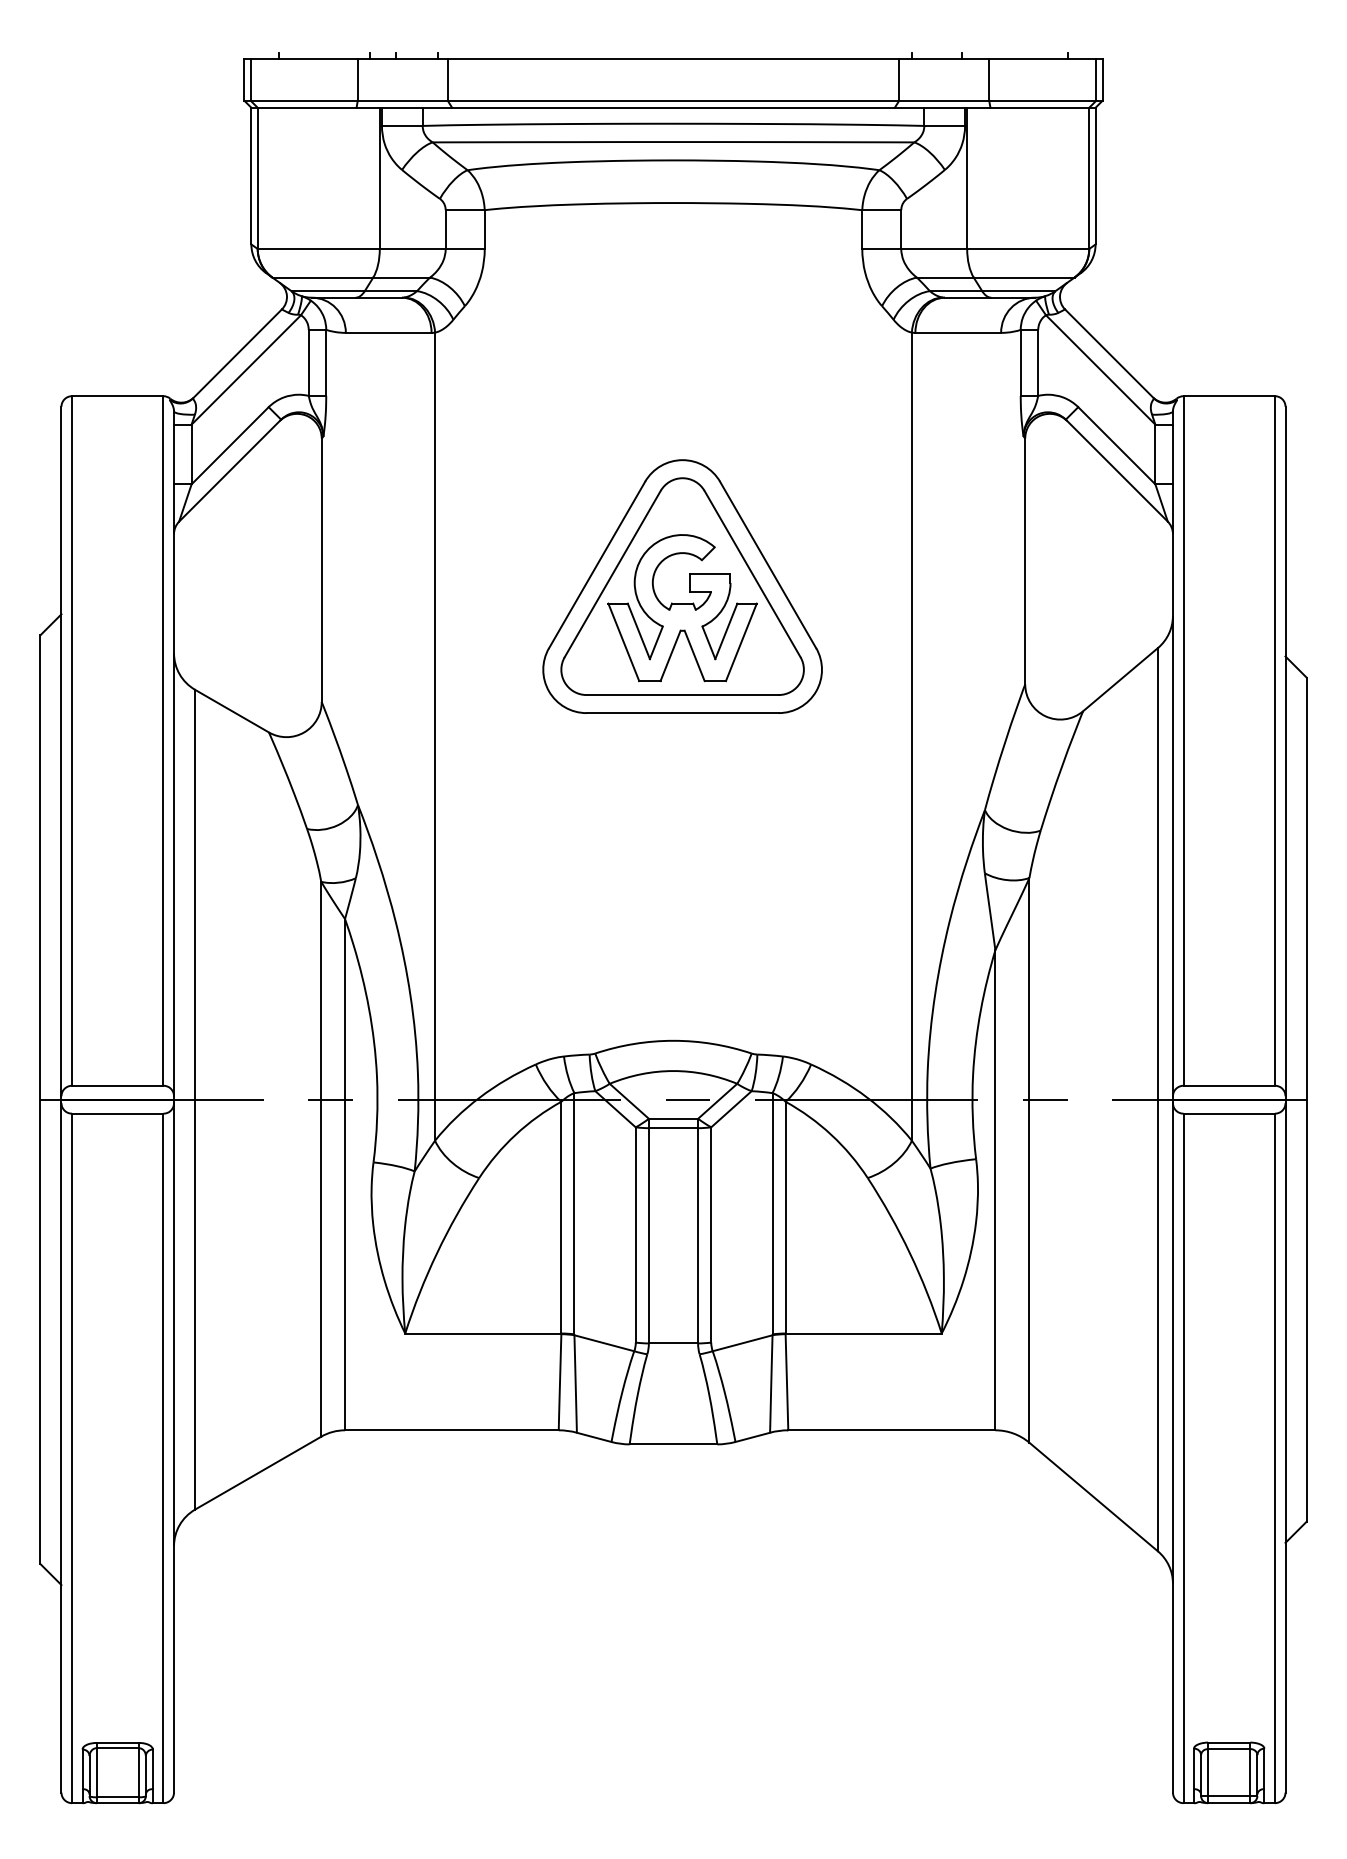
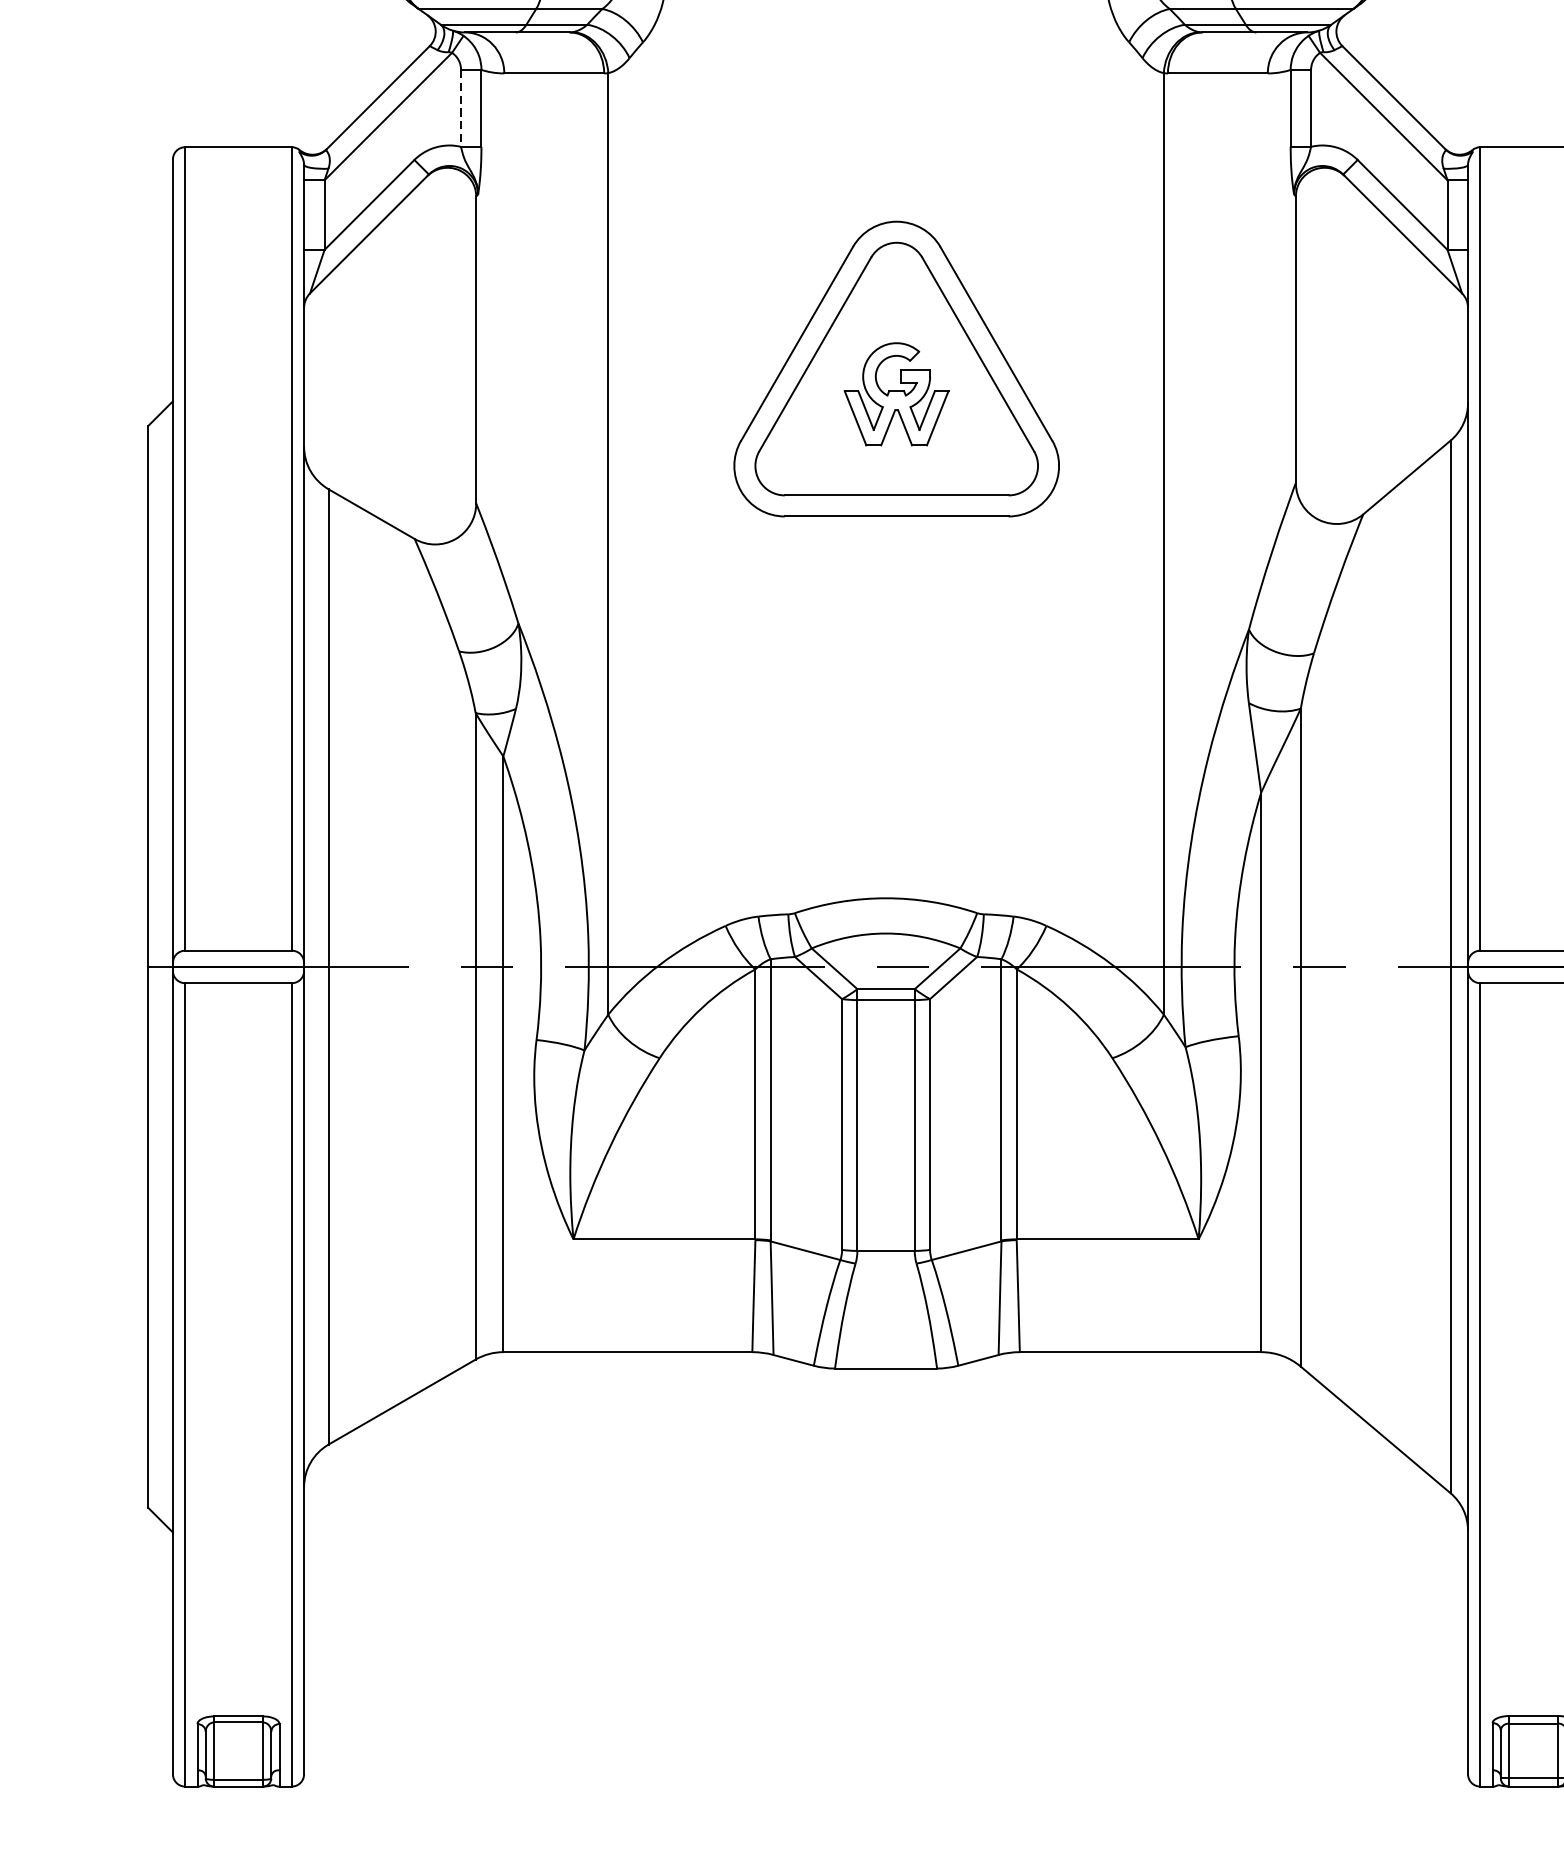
line: (308, 363) -> (460, 109), solid -> dashed
part: (682, 608) -> (896, 394), size x0.6

